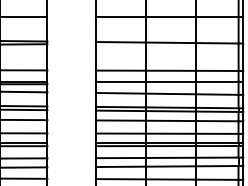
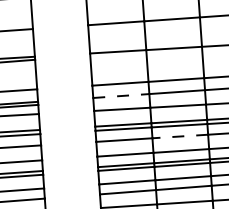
line: (121, 81) -> (121, 95), solid -> dashed
line: (170, 120) -> (179, 136), solid -> dashed

